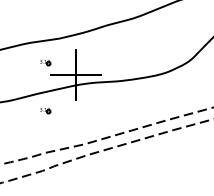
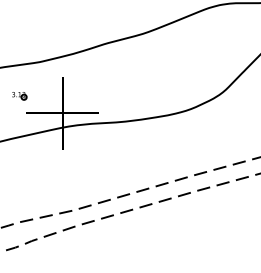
part: (45, 110) -> (19, 162), removed

